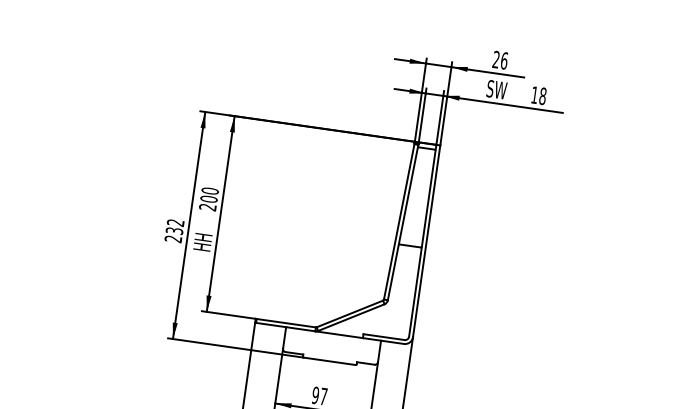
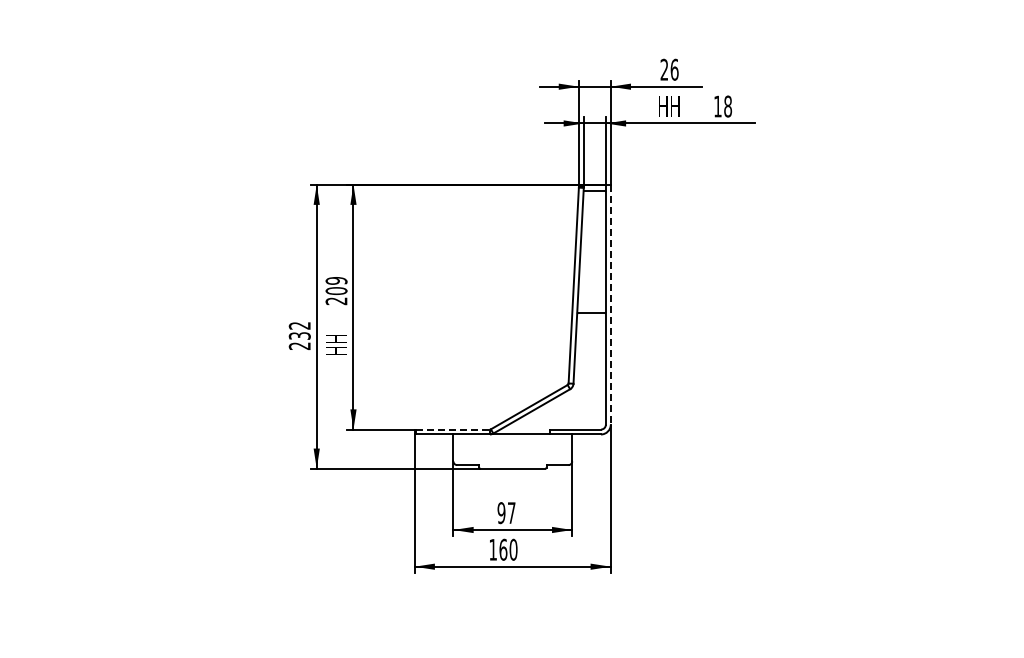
text: (496, 89) -> (670, 106), SW -> HH
text: (210, 190) -> (336, 280), 200 -> 209
line: (426, 241) -> (610, 304), solid -> dashed
line: (286, 323) -> (453, 429), solid -> dashed

